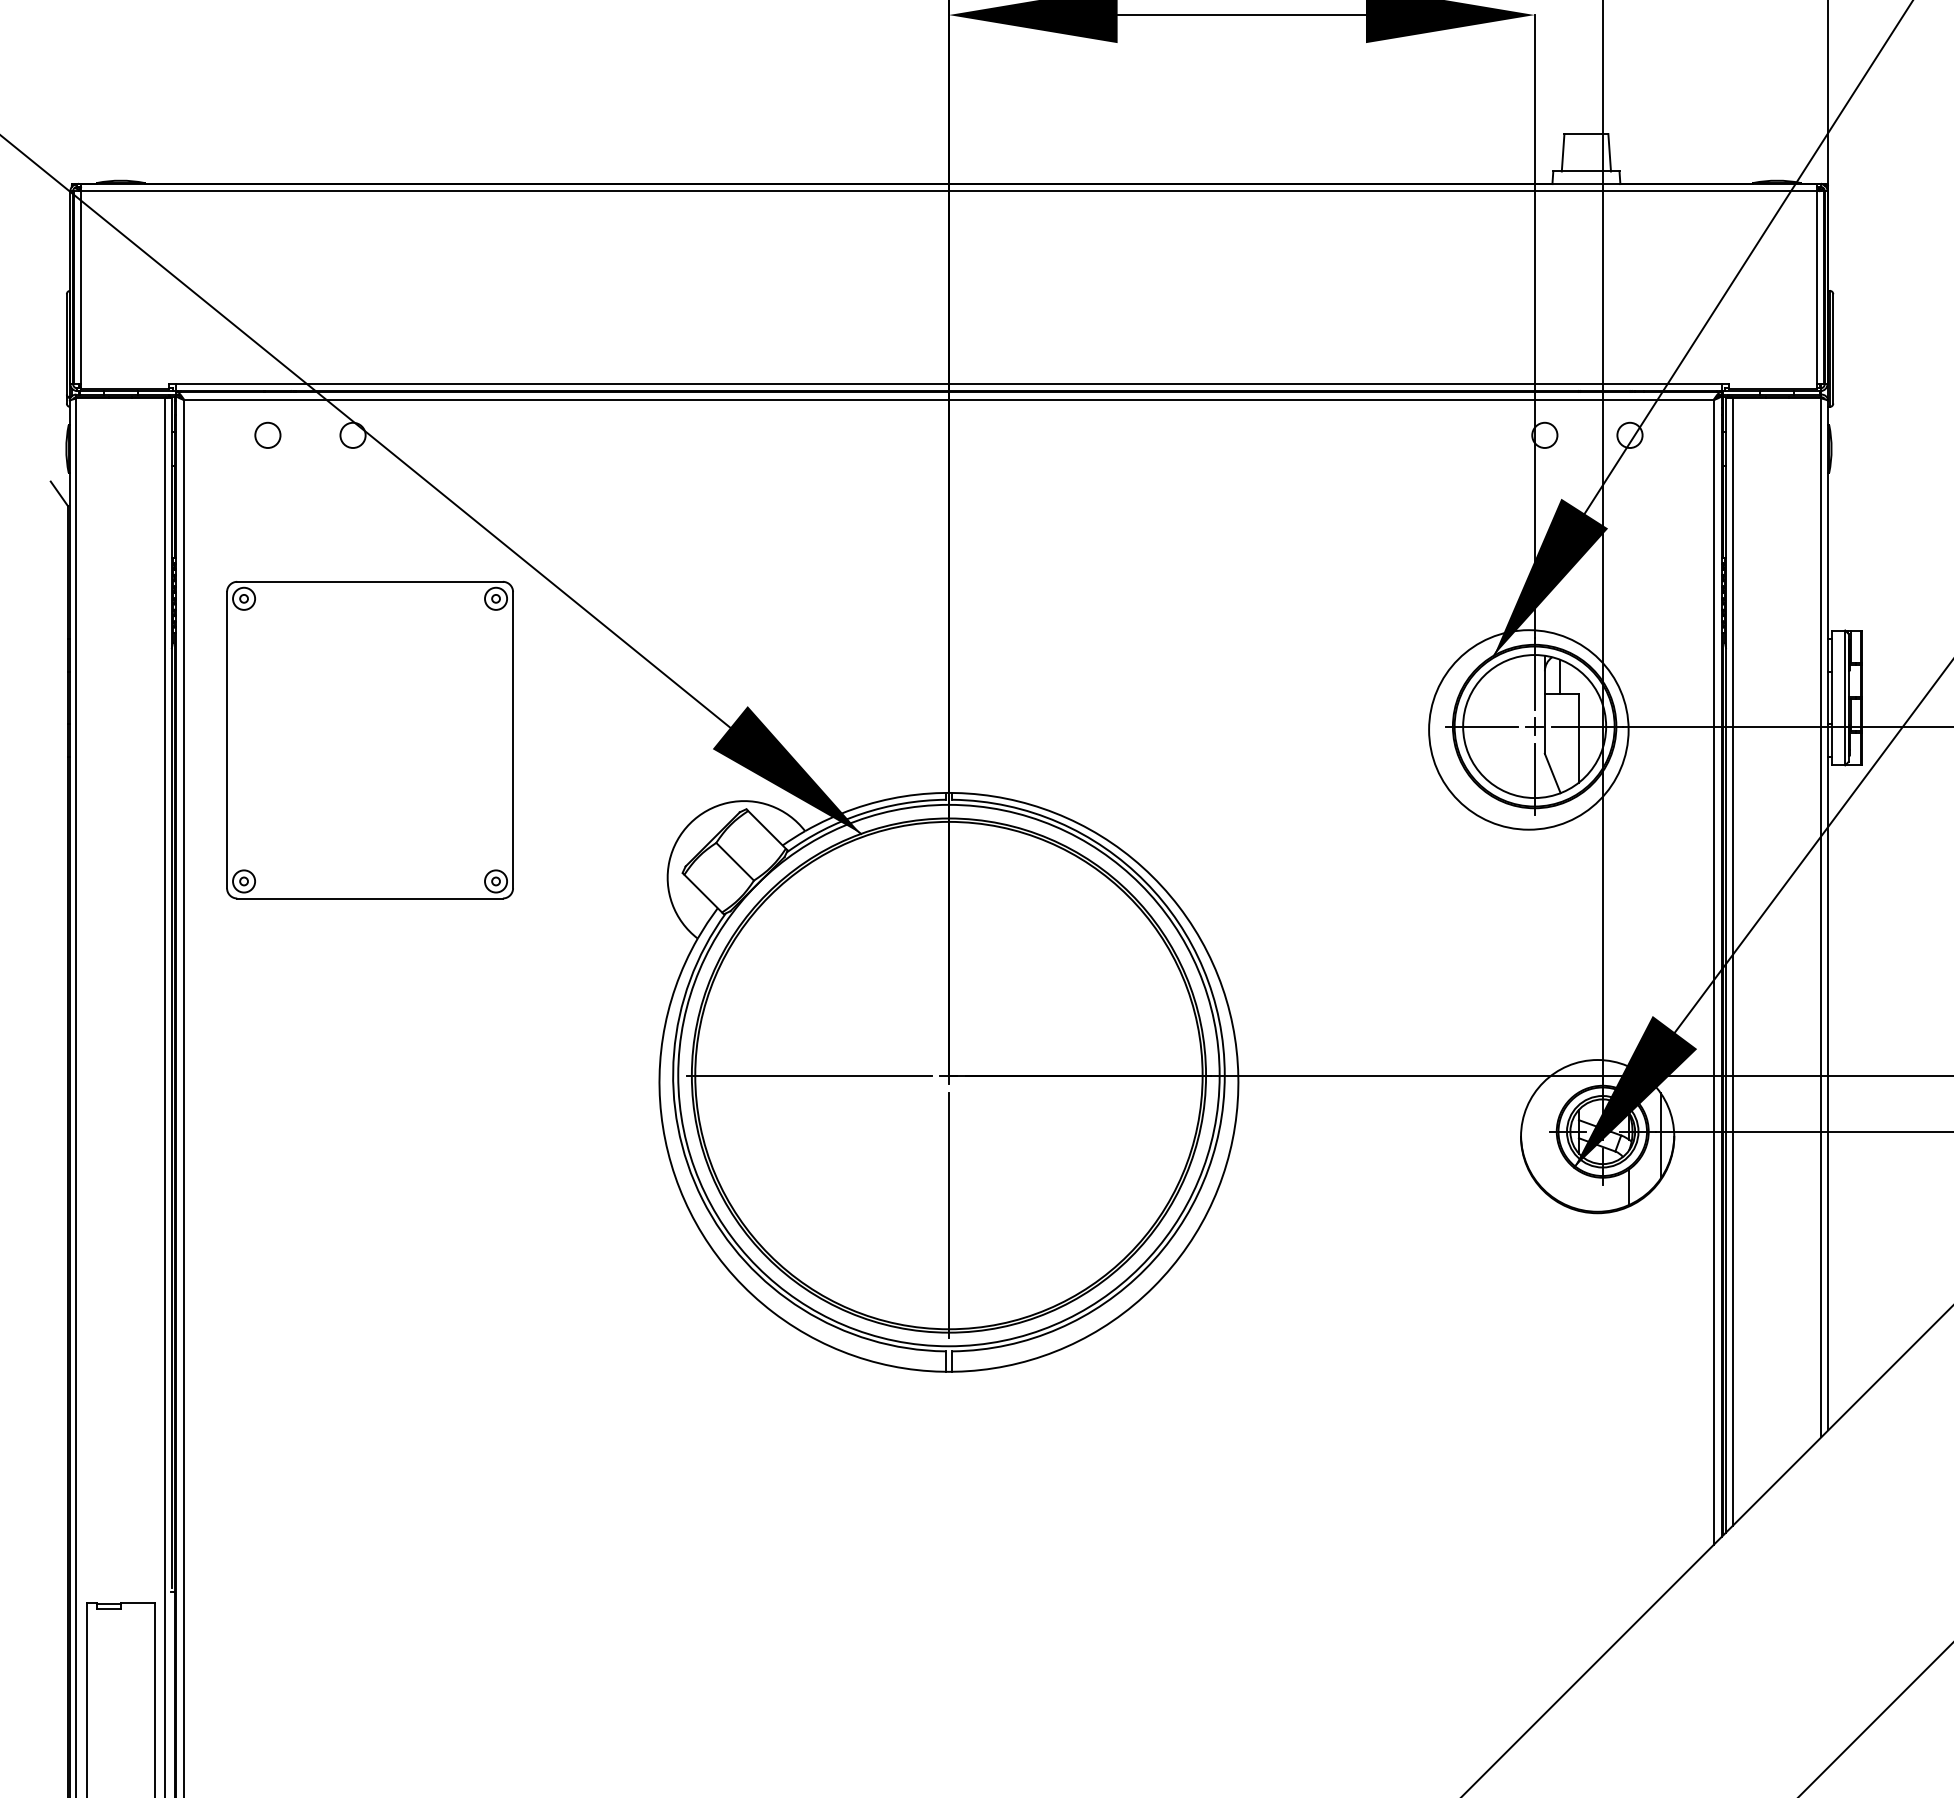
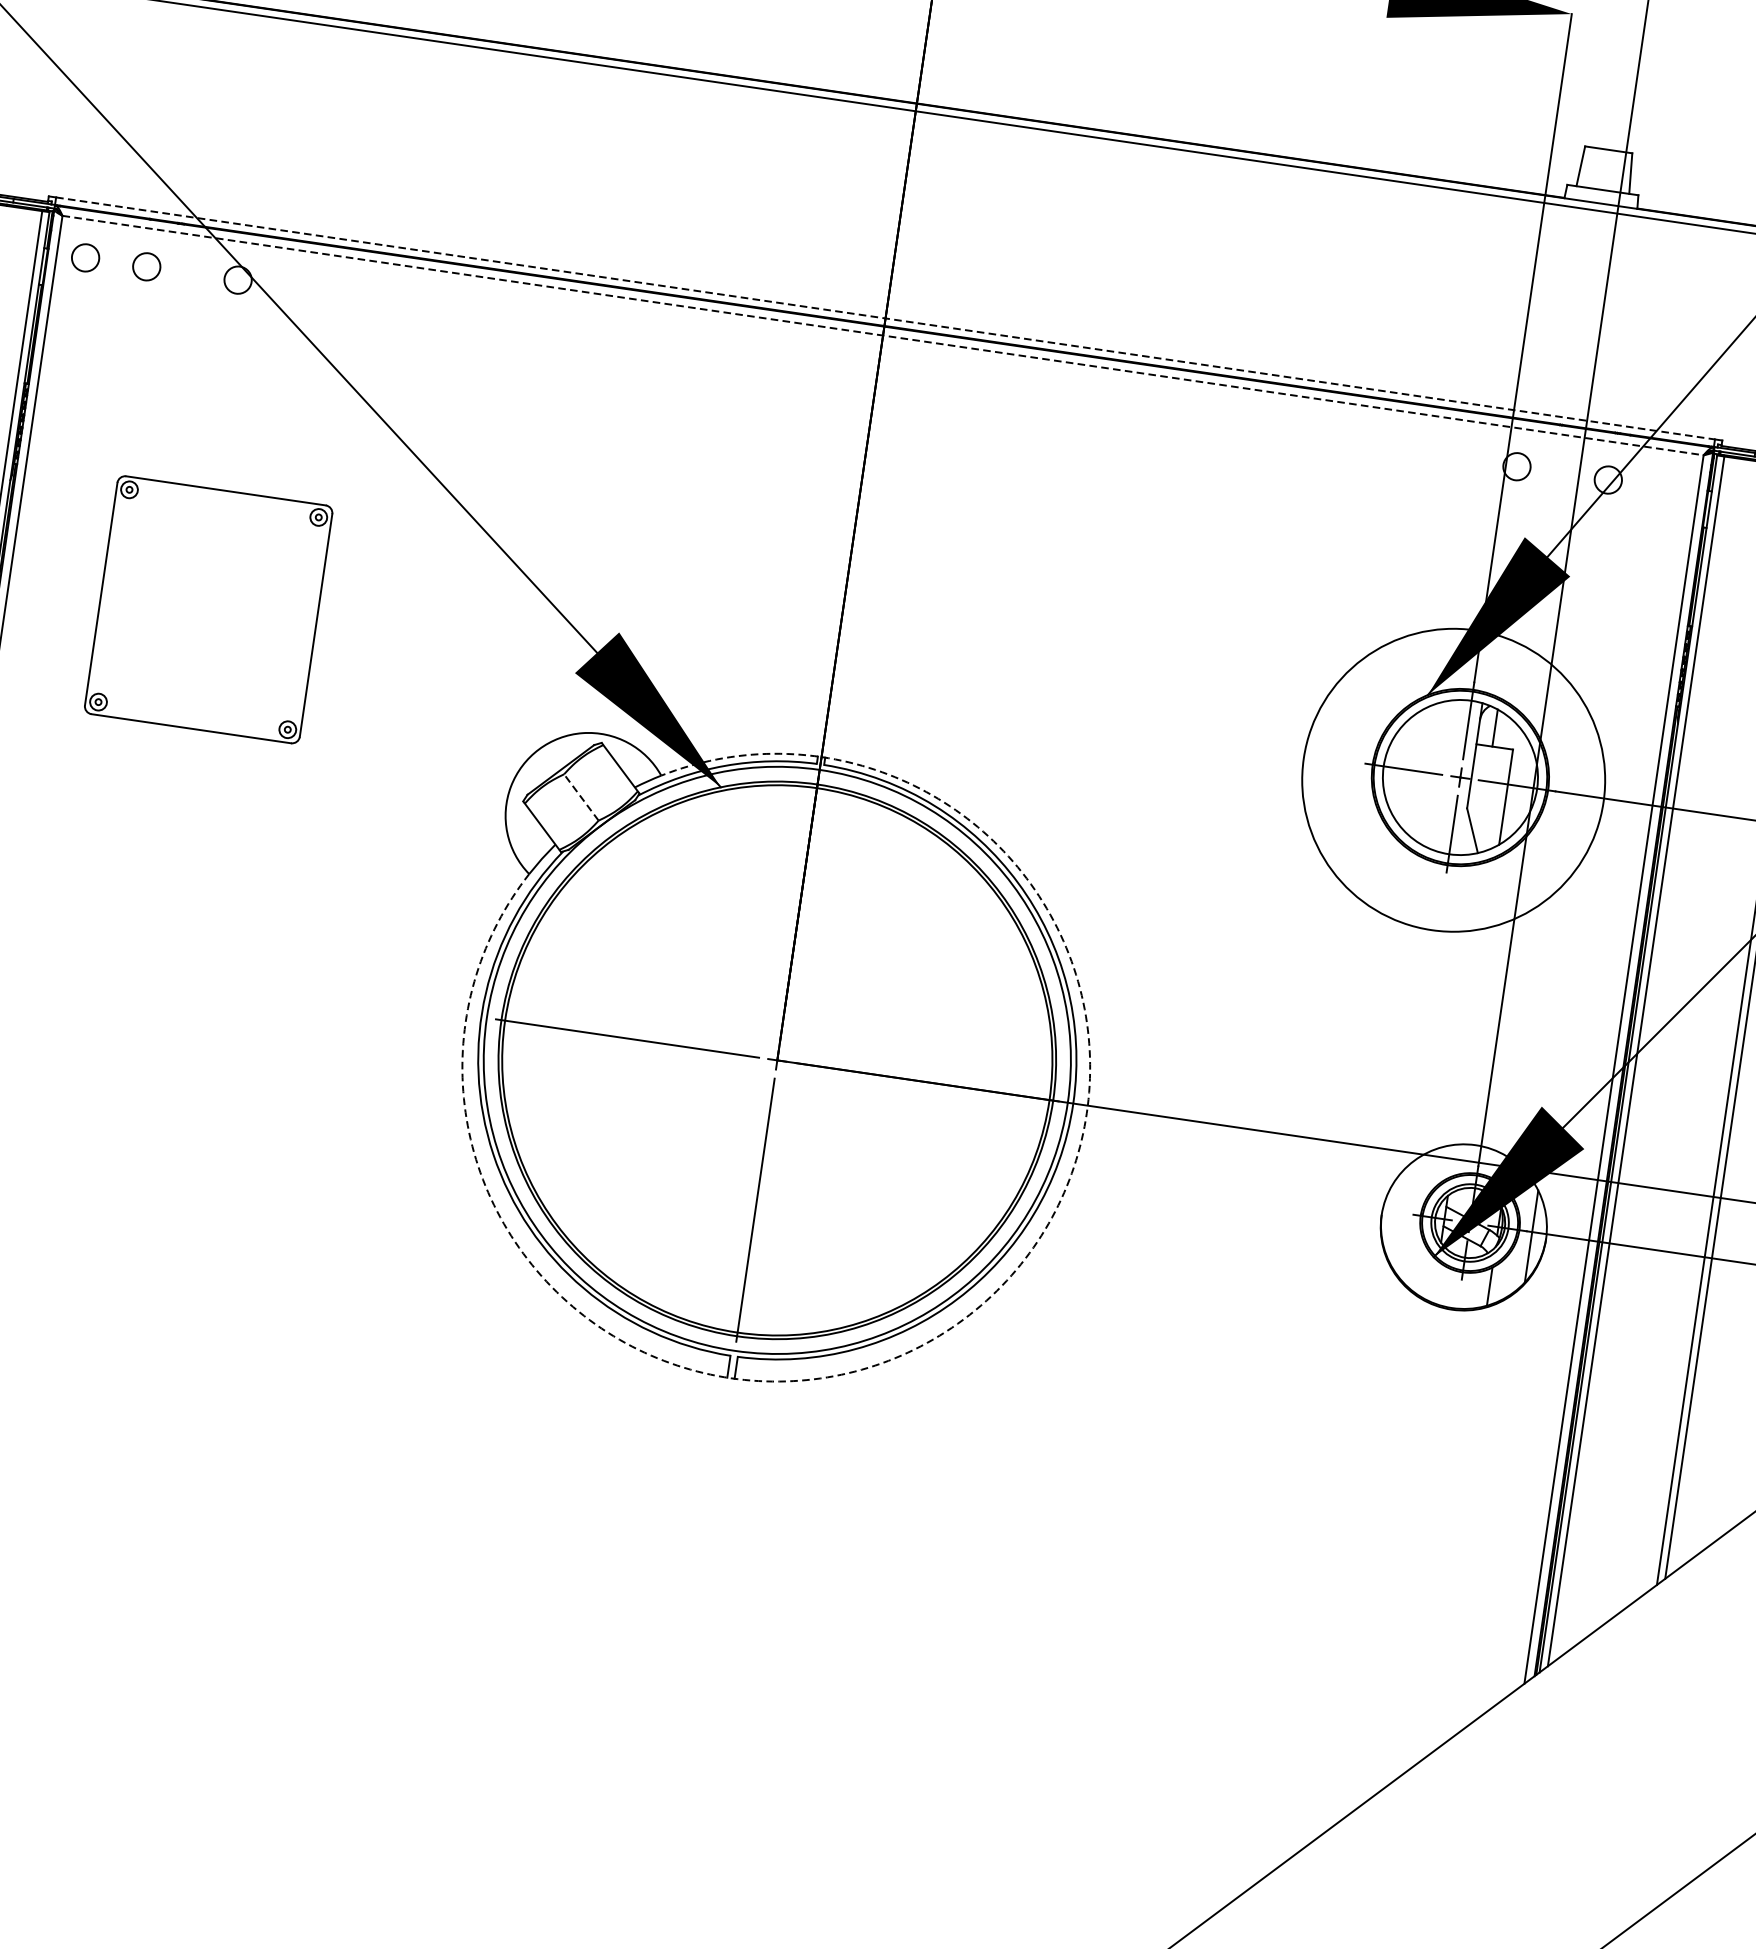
line: (948, 384) -> (885, 318), solid -> dashed
line: (948, 400) -> (882, 335), solid -> dashed
circle: (210, 434) -> (85, 256), added
circle: (1528, 729) -> (1453, 779), size x1.4
part: (369, 739) -> (208, 609), size x0.7
line: (735, 861) -> (581, 797), solid -> dashed
arc: (1153, 1287) -> (963, 1319), solid -> dashed

